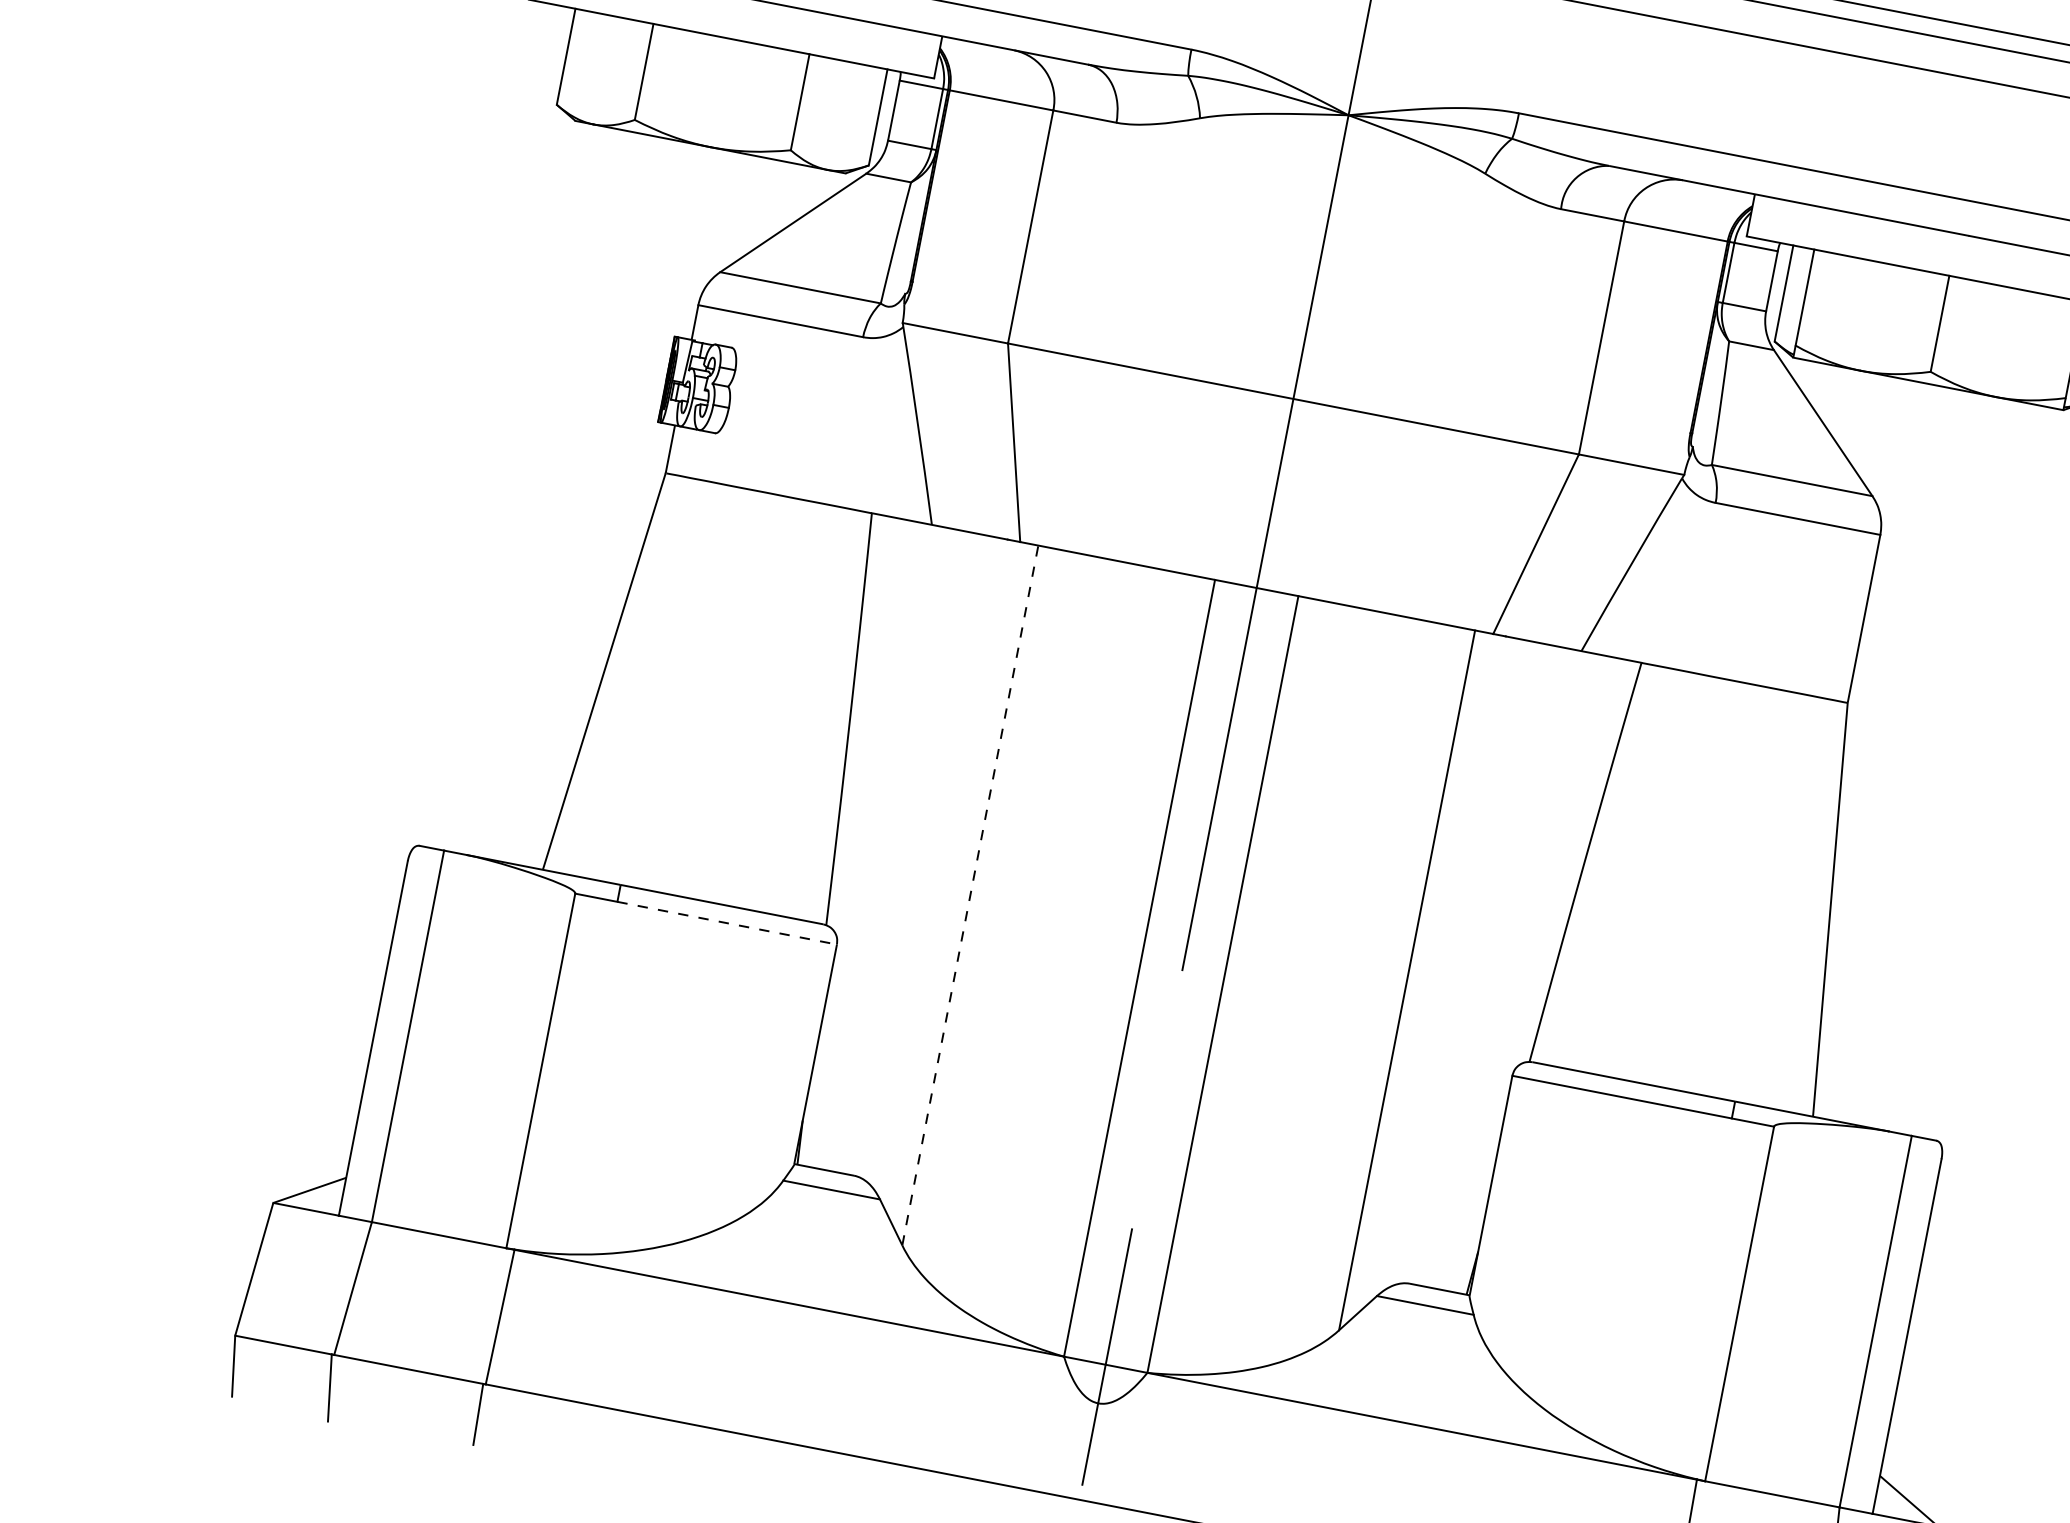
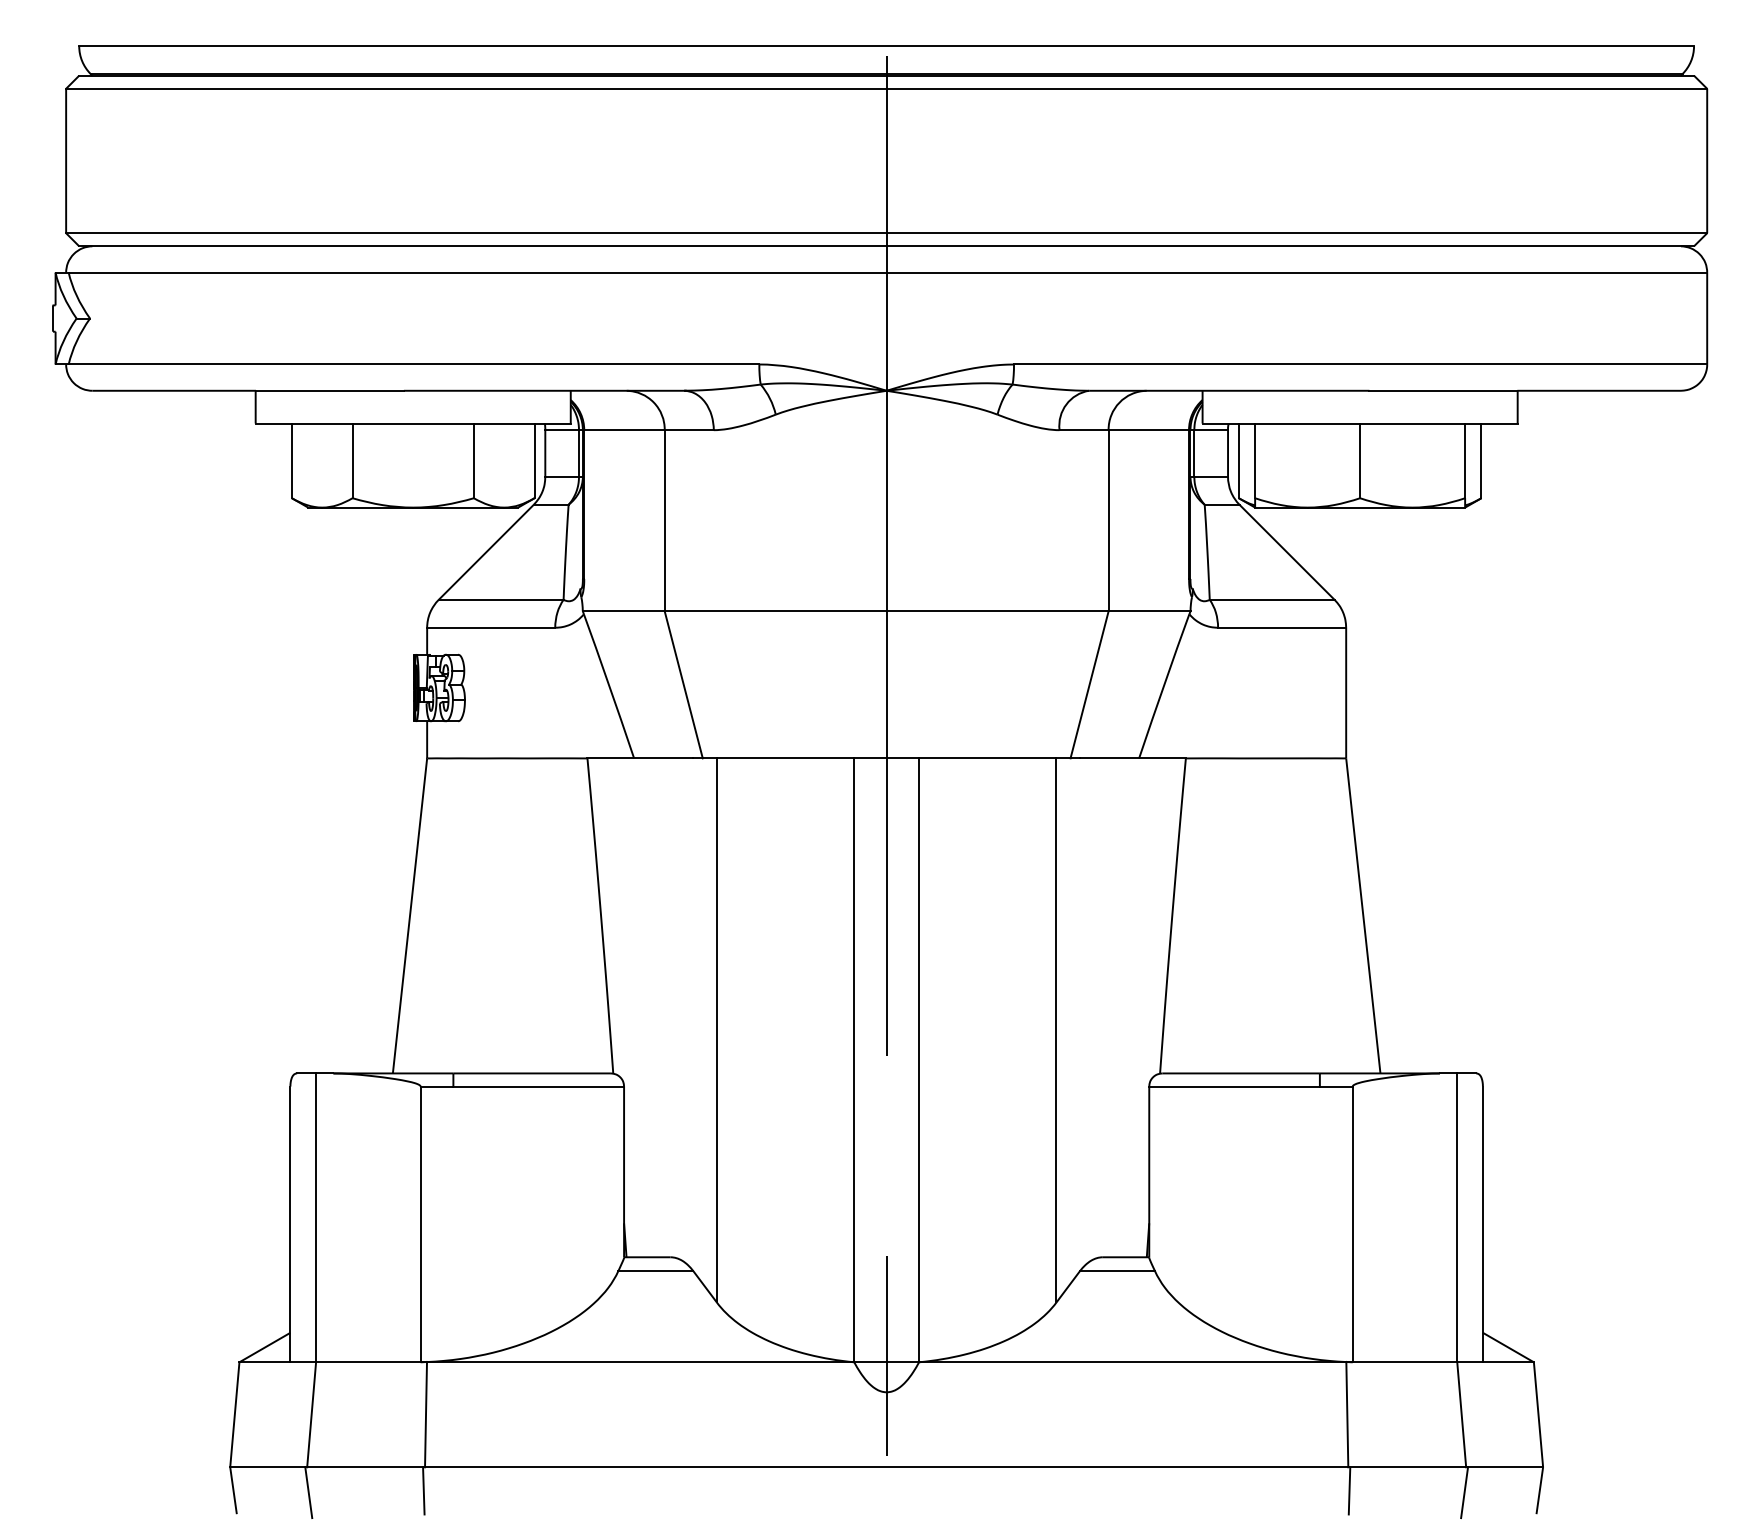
line: (970, 894) -> (716, 1029), dashed -> solid
line: (728, 923) -> (539, 1086), dashed -> solid

